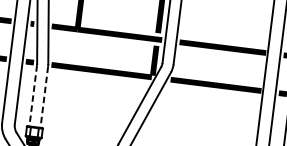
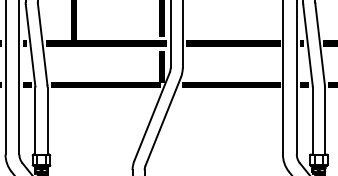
line: (33, 96) -> (35, 121), dashed -> solid
line: (44, 97) -> (47, 121), dashed -> solid

